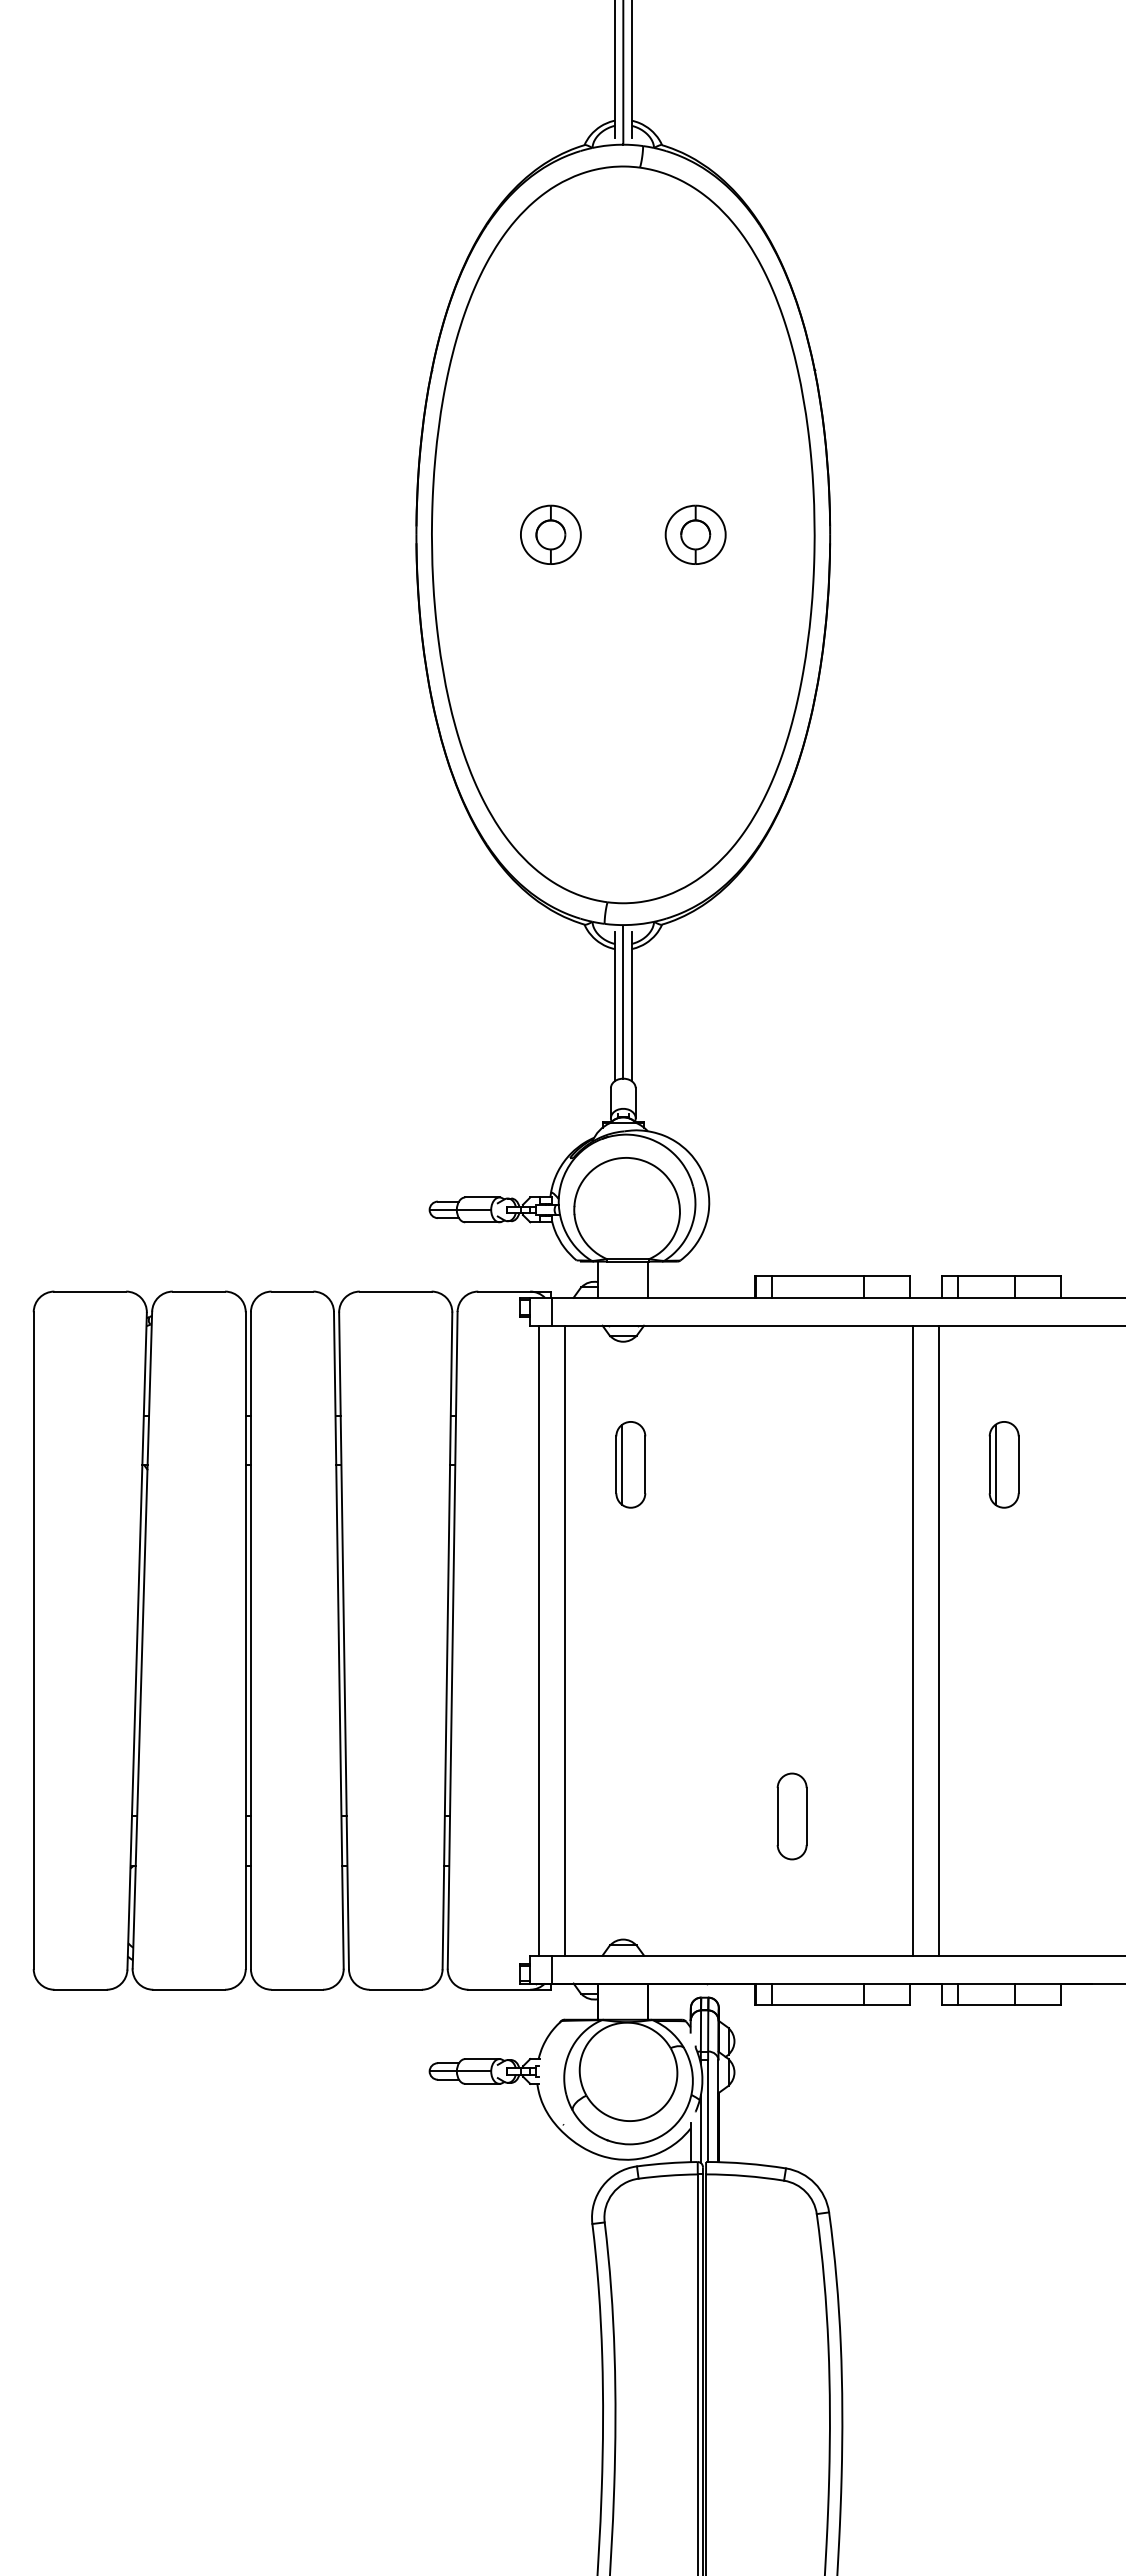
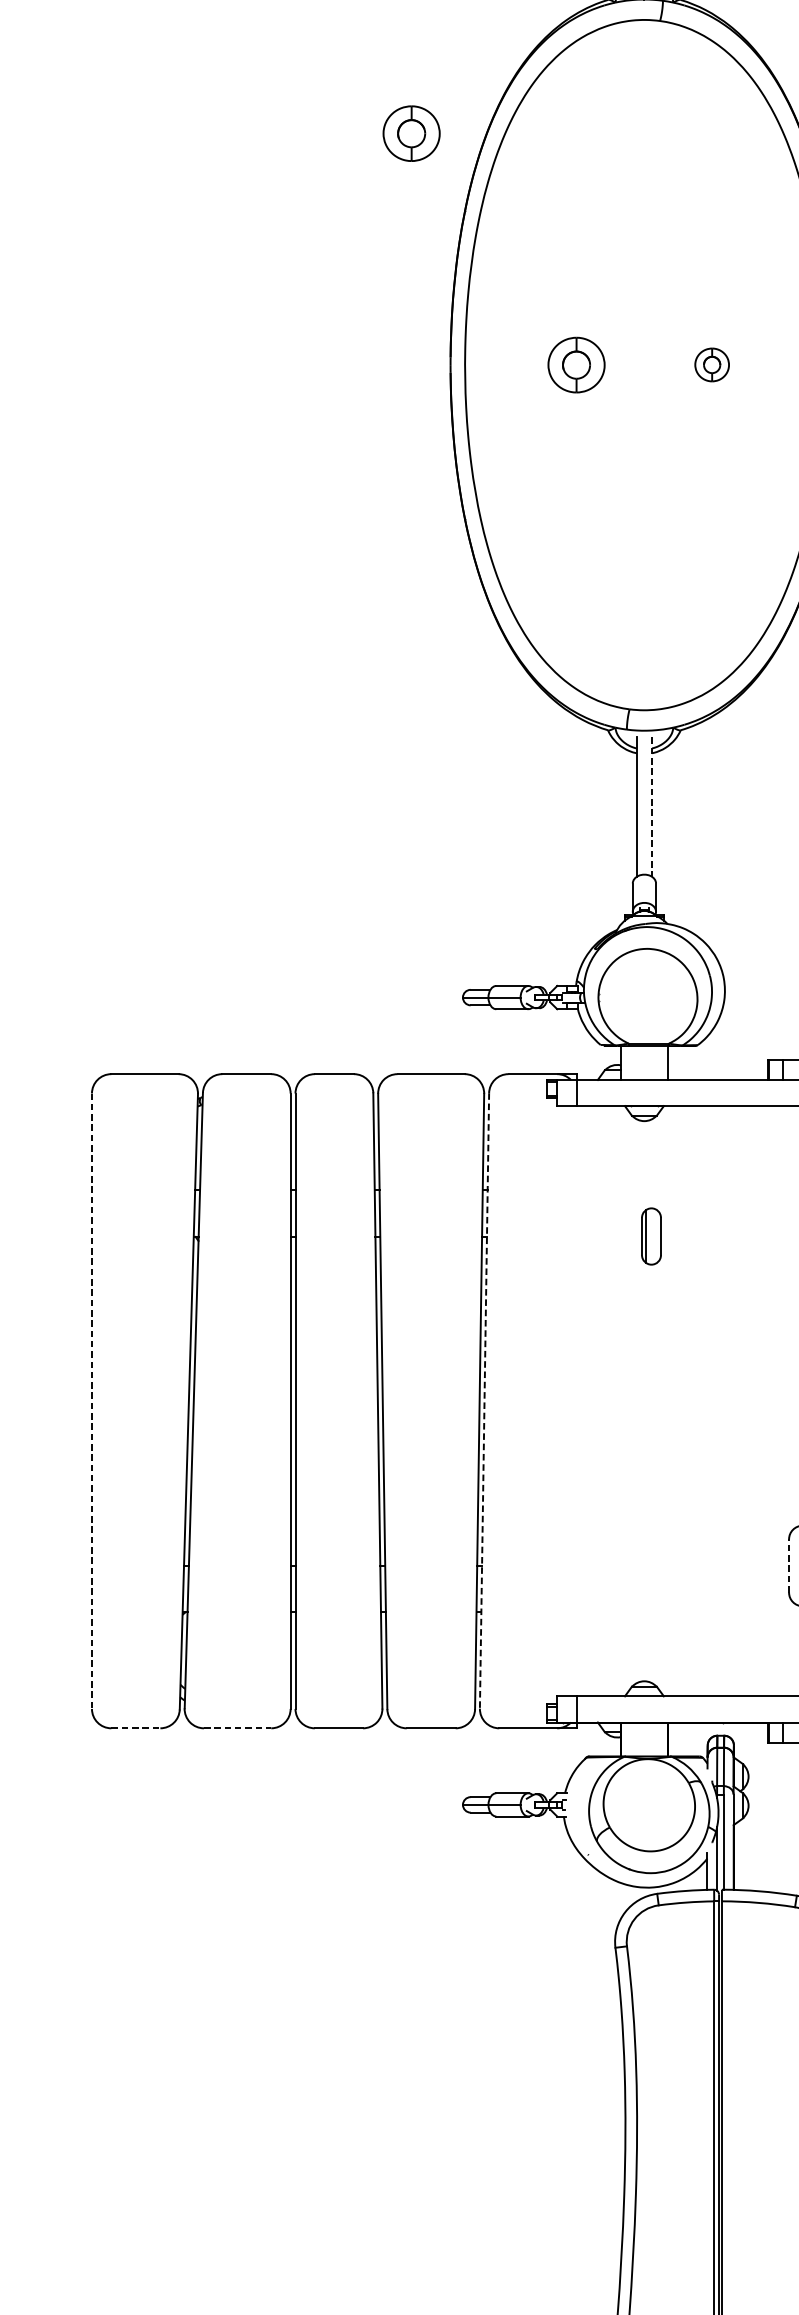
part: (374, 287) -> (411, 133), added
part: (695, 534) -> (712, 364), size x0.6
line: (623, 1002) -> (644, 803), removed
line: (631, 1007) -> (652, 807), solid -> dashed
part: (630, 1464) -> (651, 1236), size x0.7
line: (452, 1640) -> (484, 1401), solid -> dashed
line: (539, 1640) -> (565, 1401), removed
line: (565, 1640) -> (590, 1401), removed
line: (33, 1641) -> (91, 1402), solid -> dashed
line: (777, 1816) -> (788, 1565), solid -> dashed
line: (81, 1989) -> (136, 1728), solid -> dashed
line: (189, 1989) -> (237, 1728), solid -> dashed

